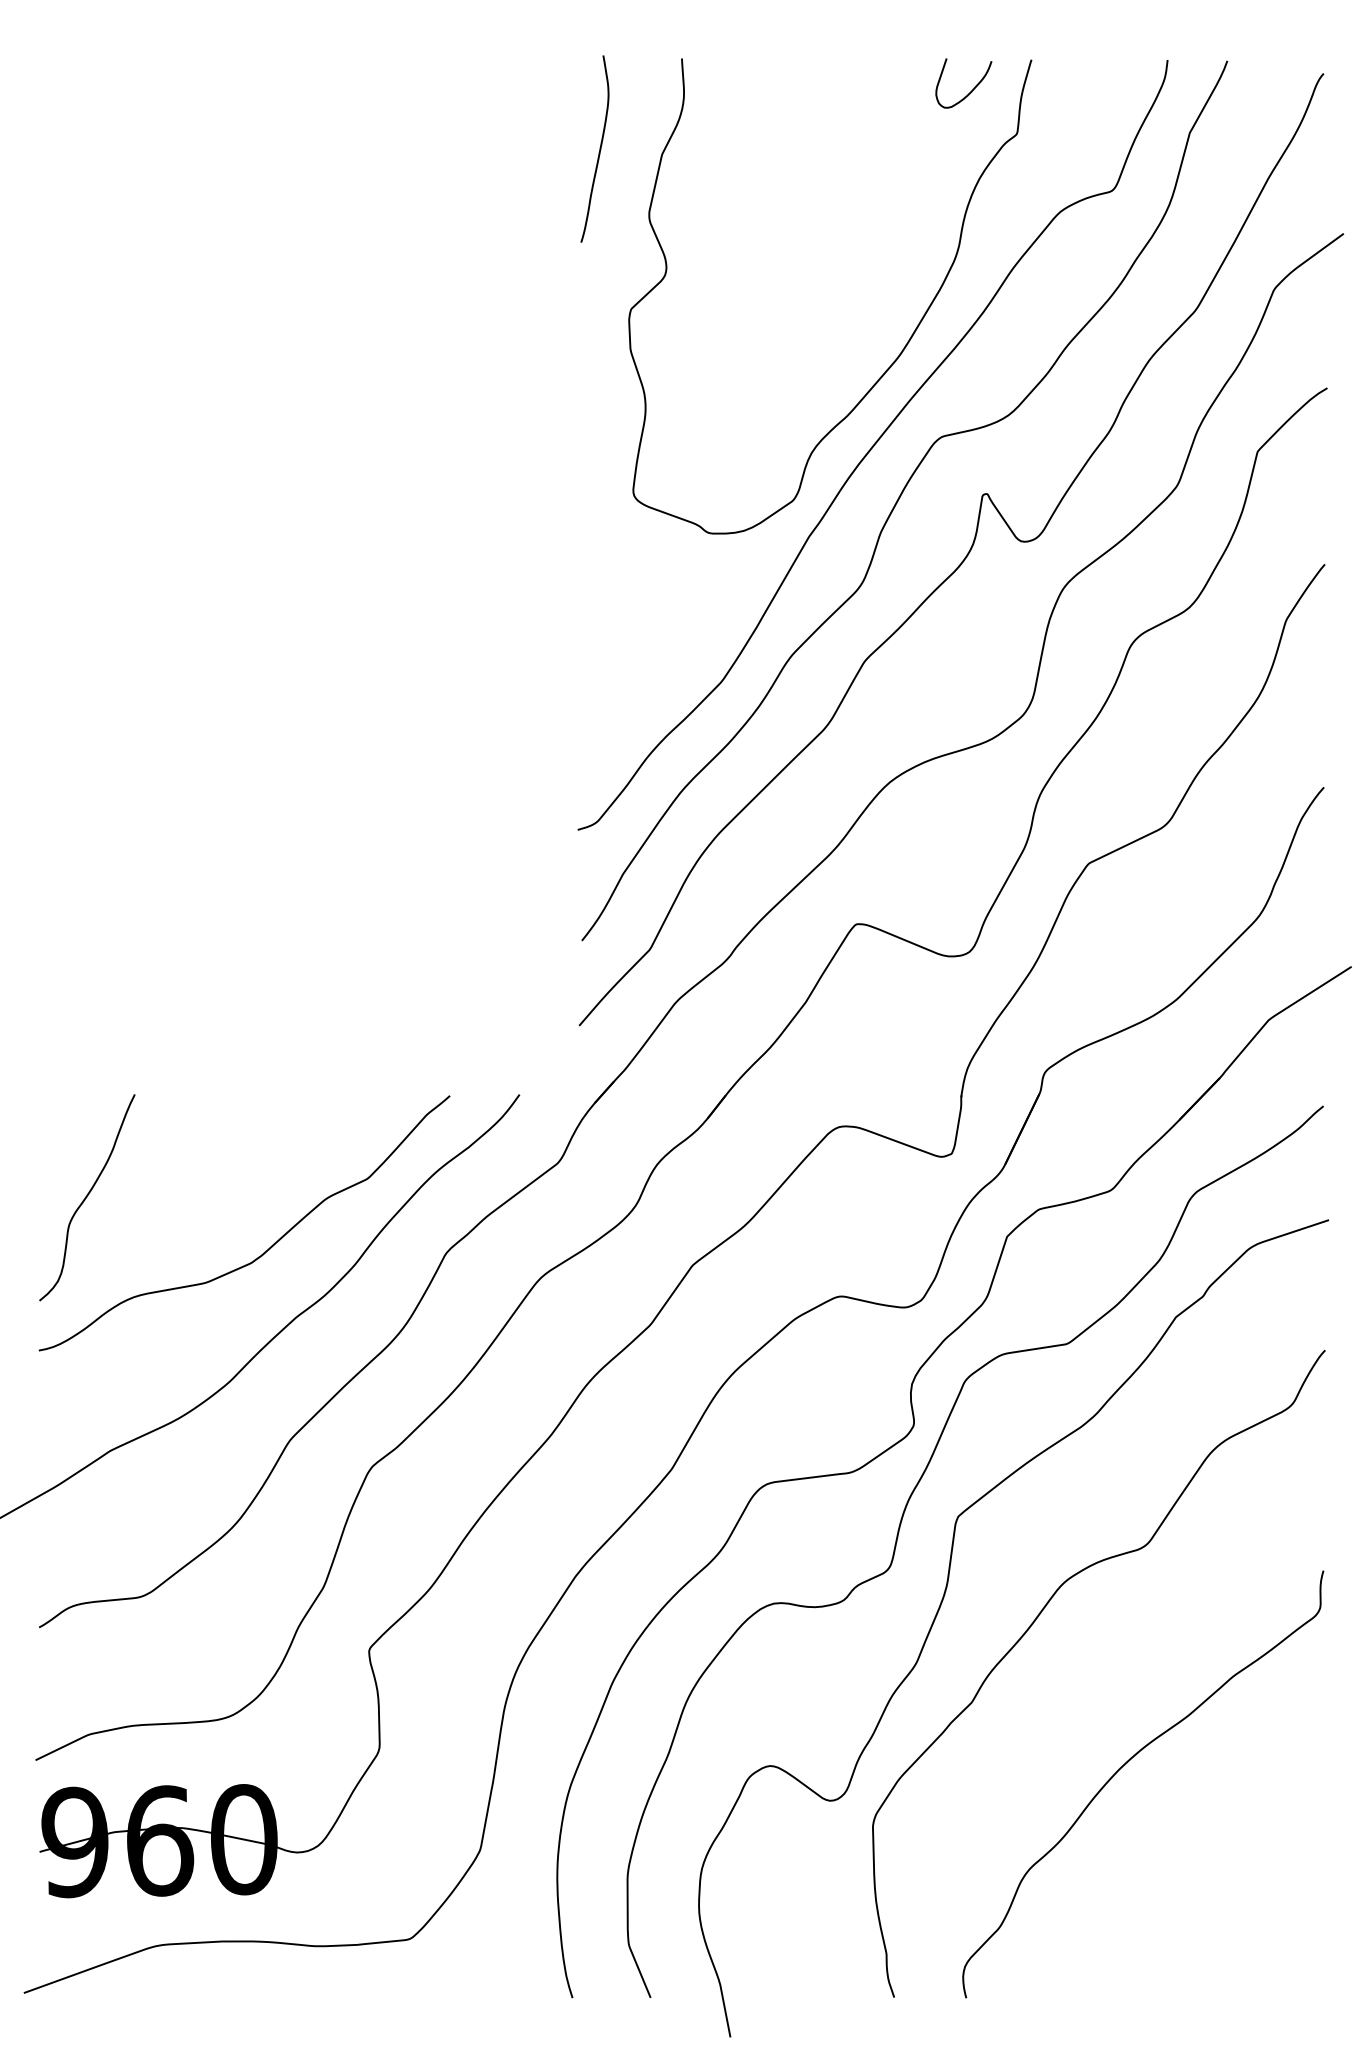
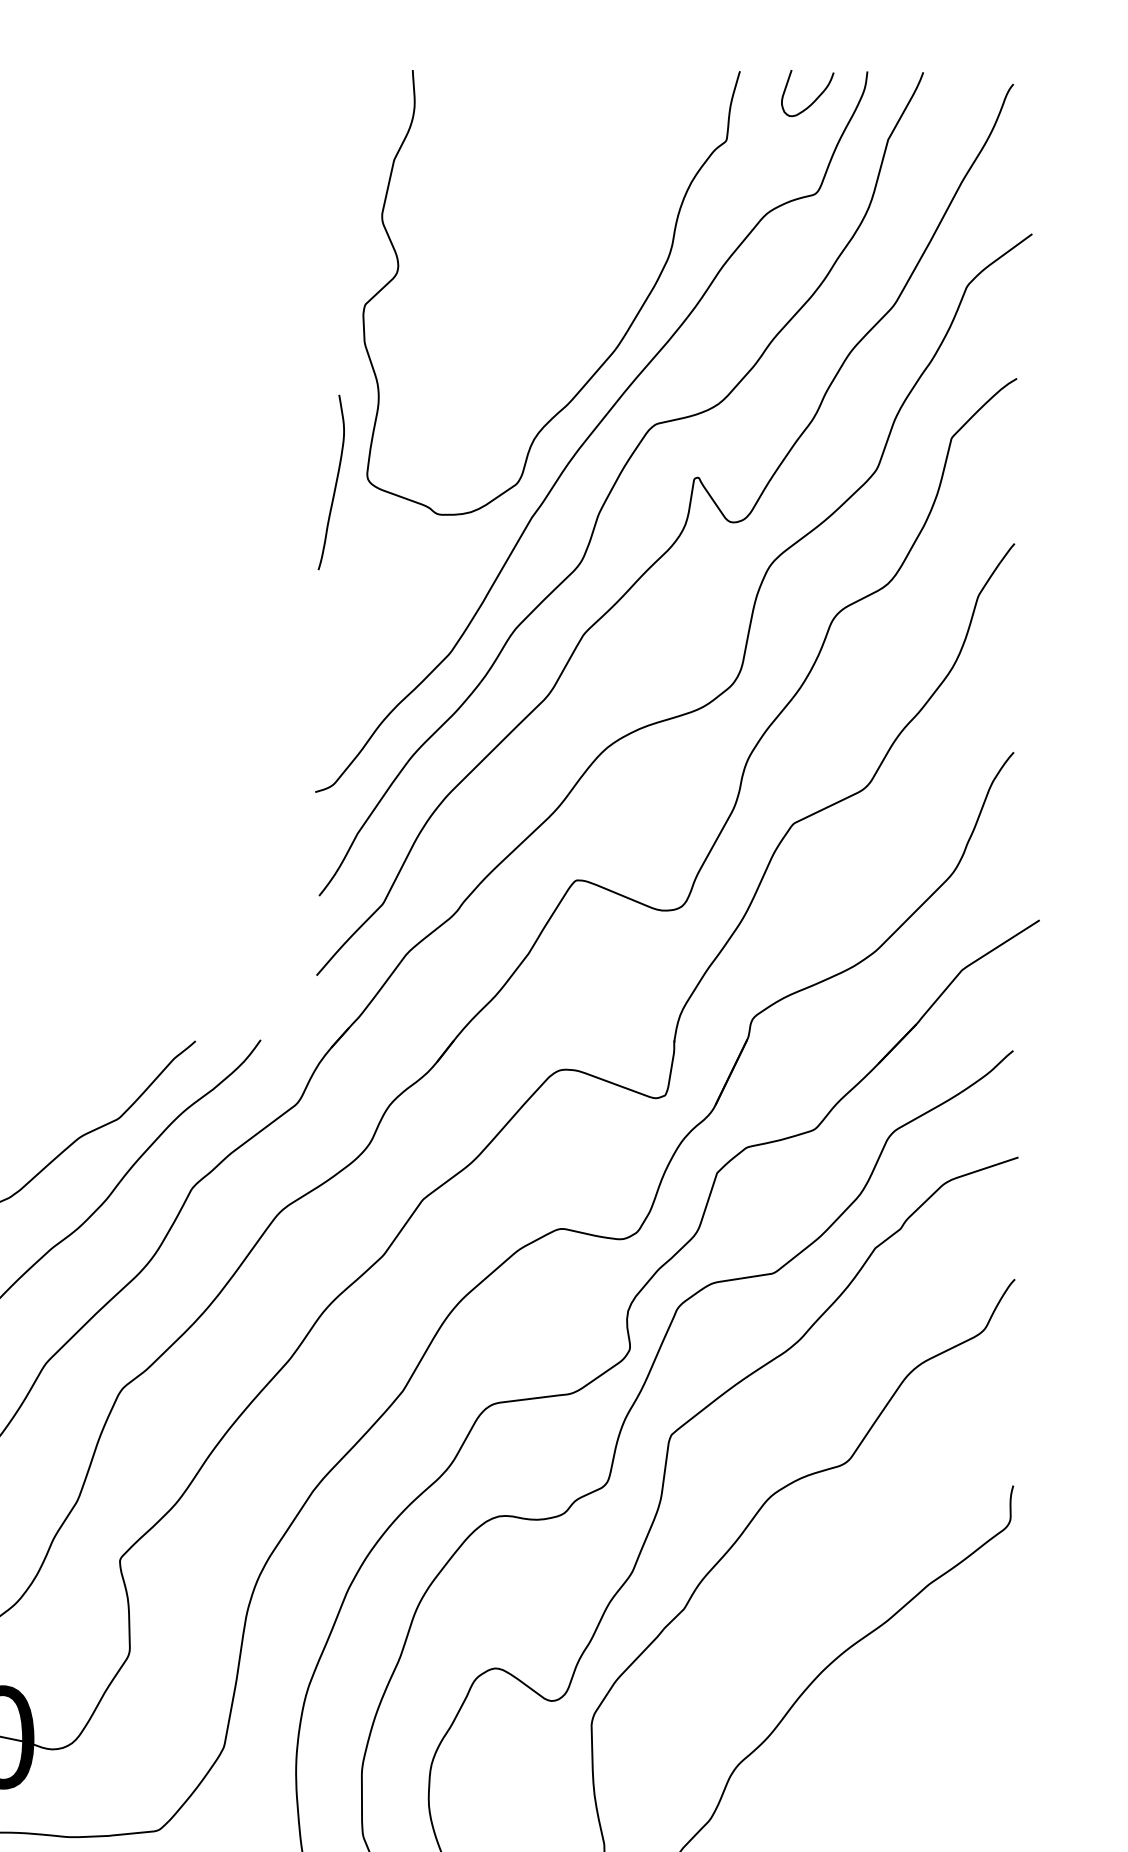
curve: (971, 90) -> (814, 100), moved
curve: (599, 148) -> (335, 481), moved

